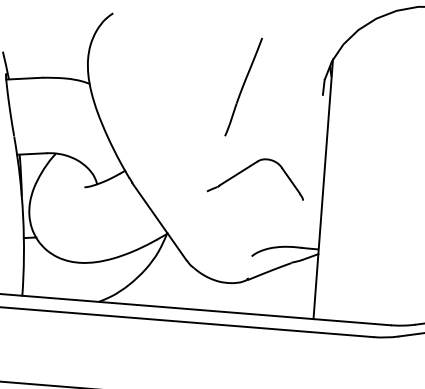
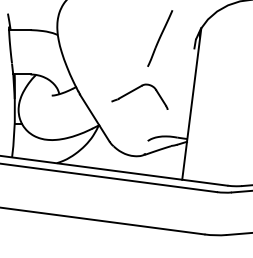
line: (244, 86) -> (160, 38), moved
part: (246, 170) -> (135, 90), moved

